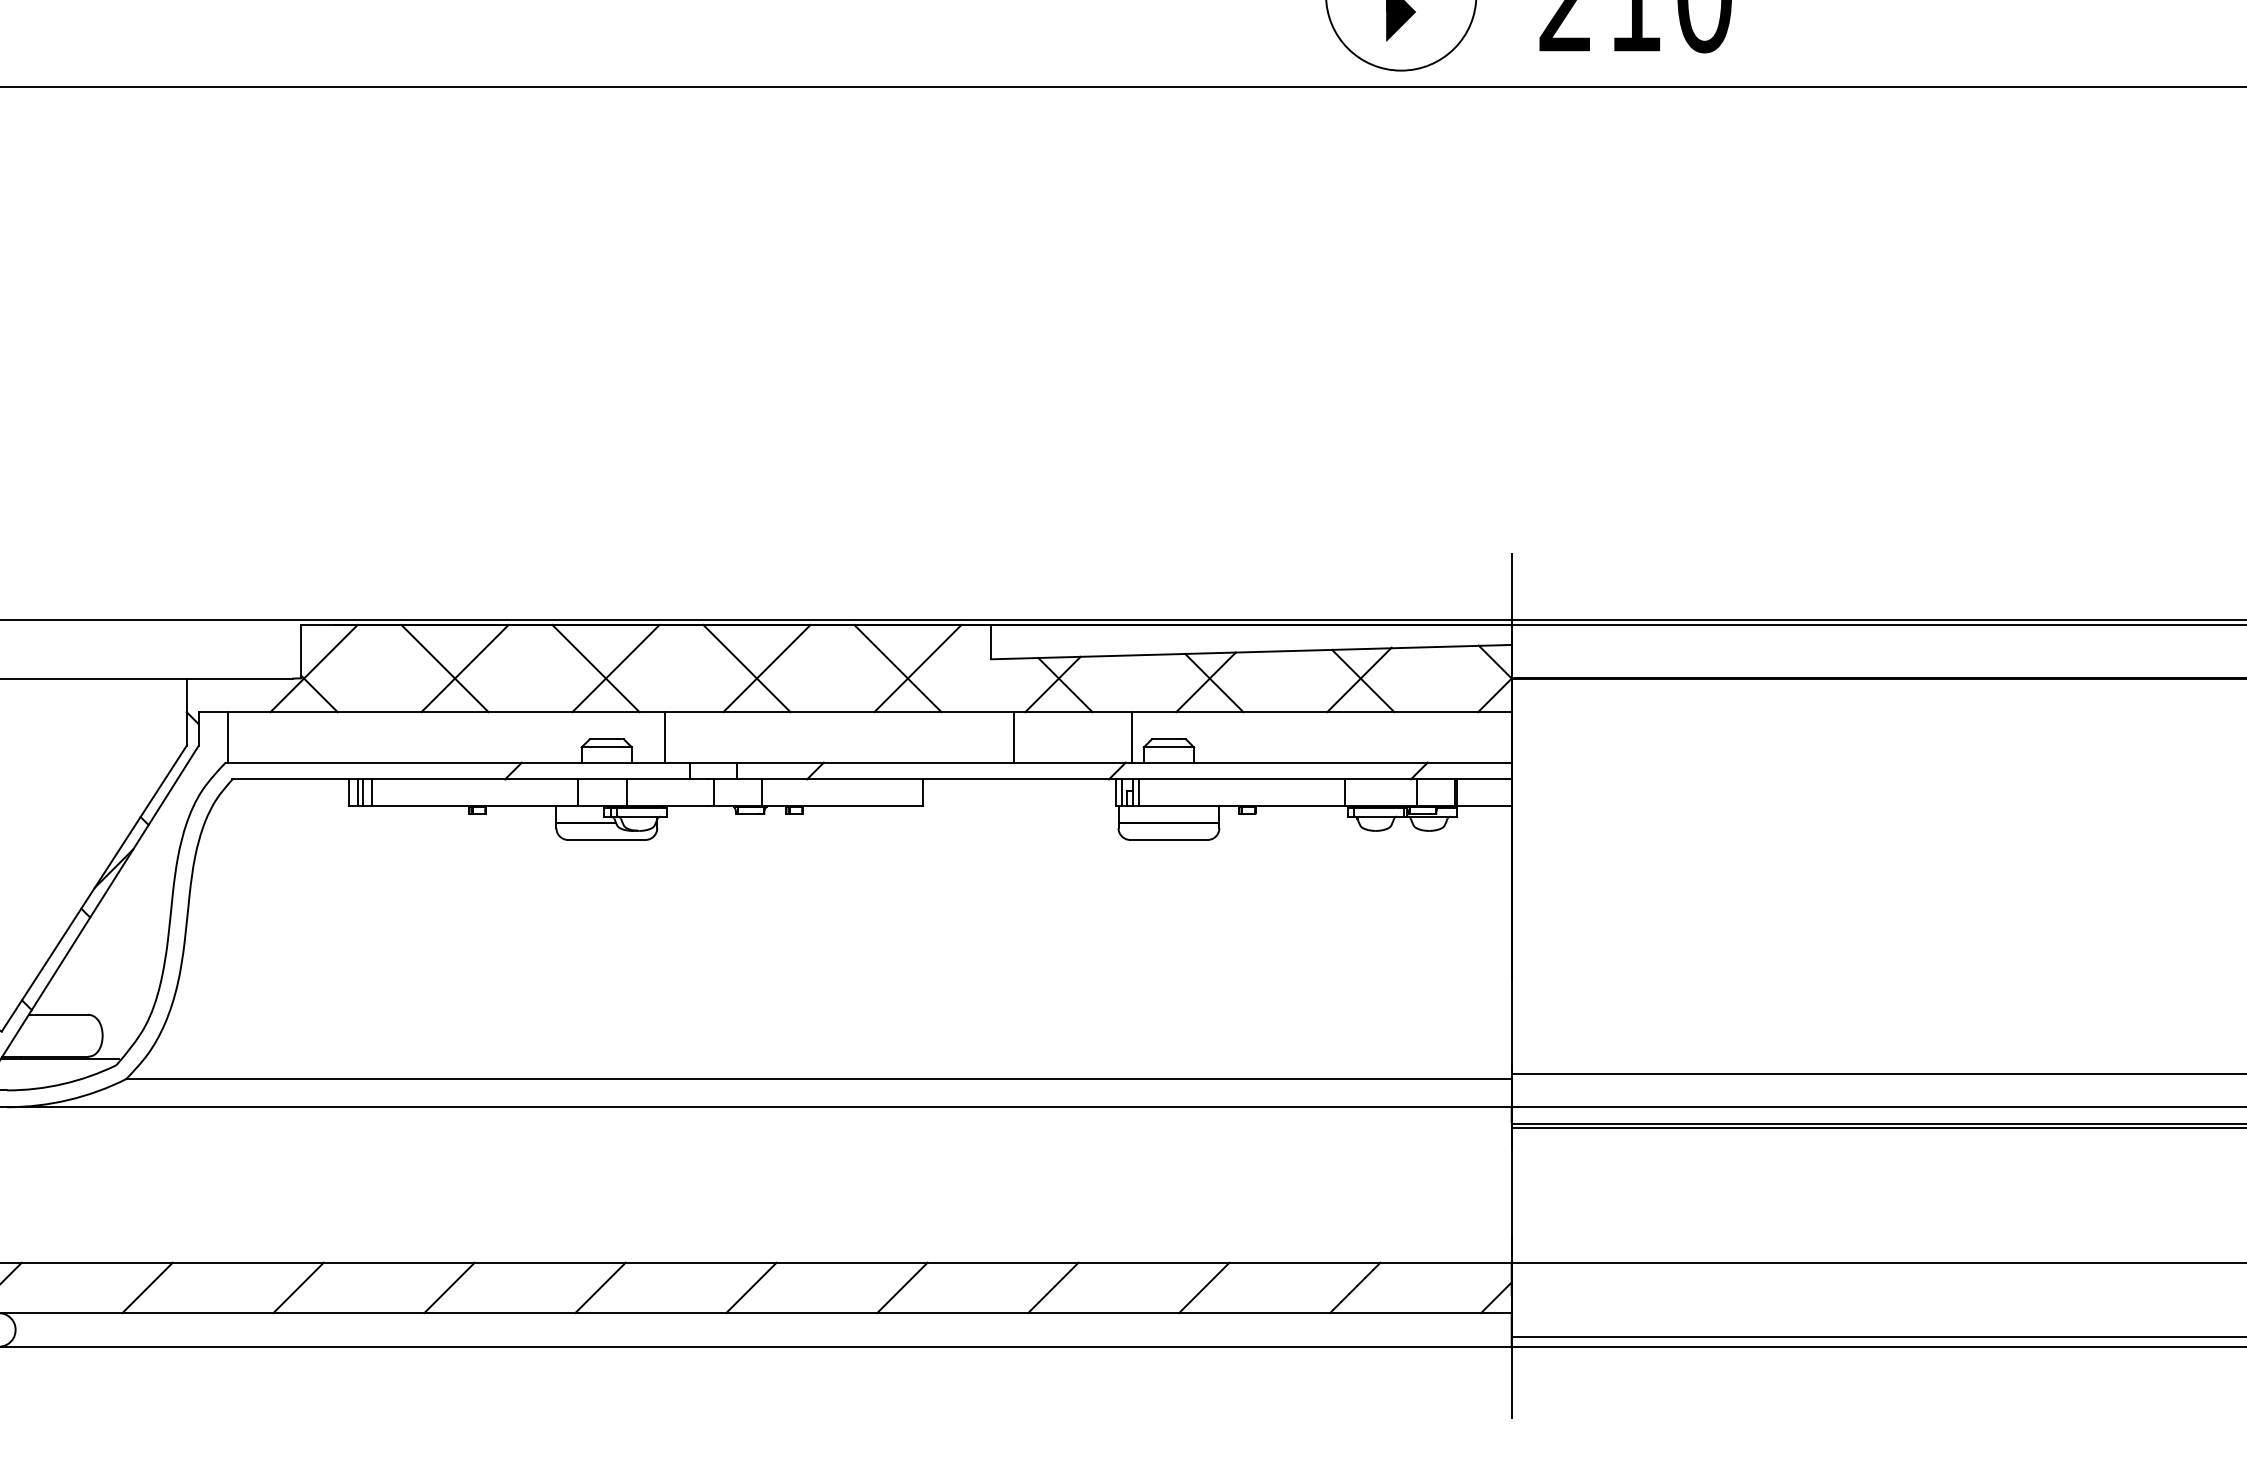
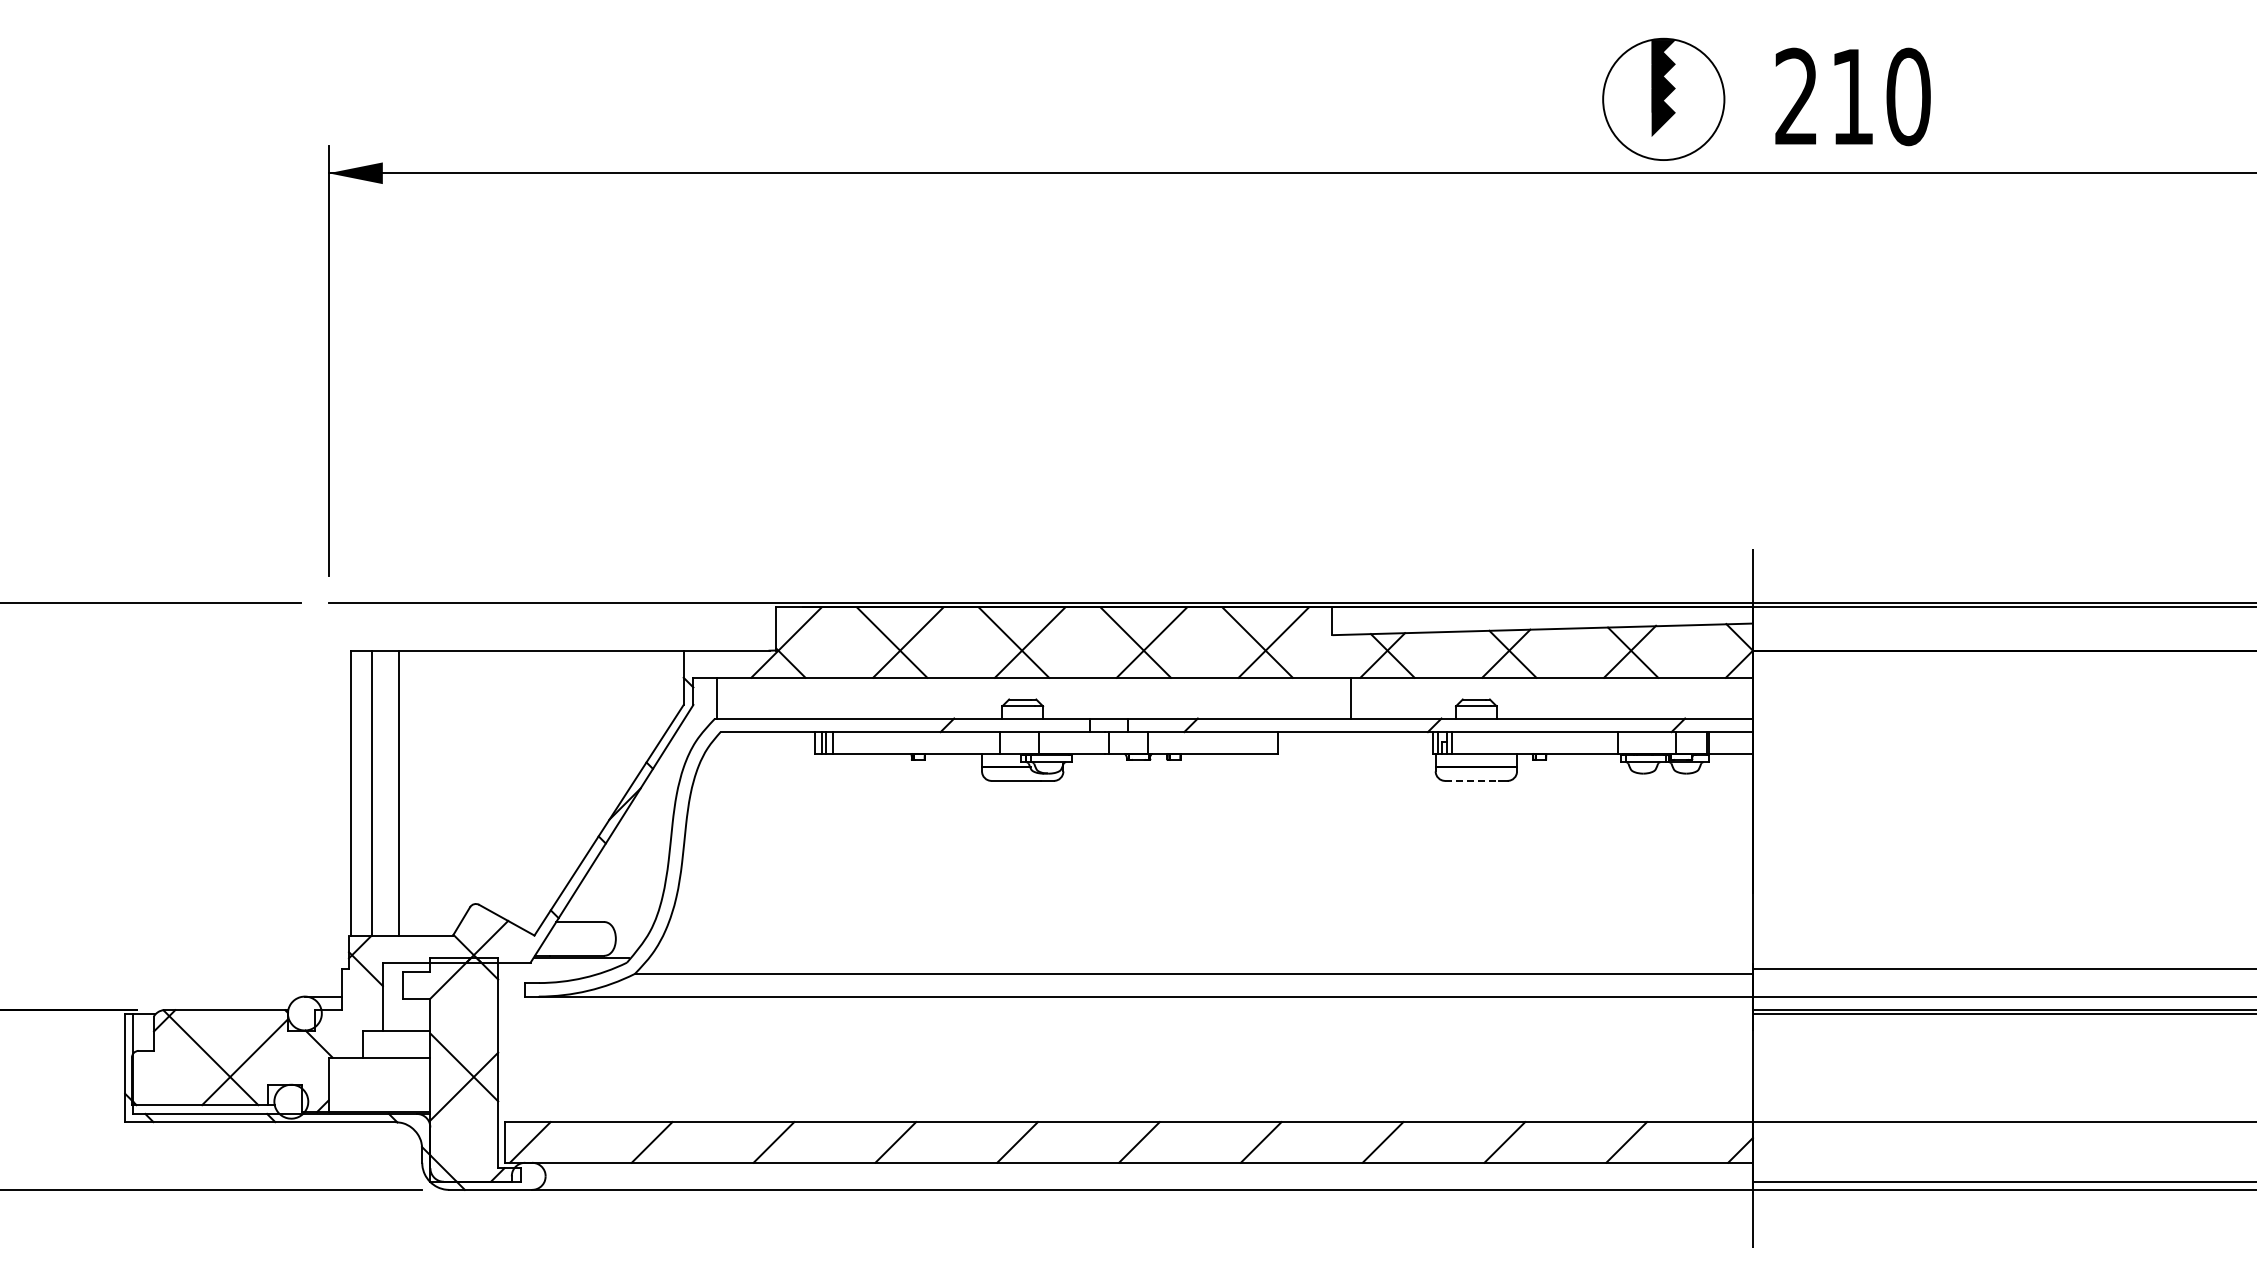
line: (664, 736) -> (1069, 697), removed
line: (1131, 736) -> (1446, 697), removed
line: (1162, 839) -> (1471, 780), solid -> dashed

